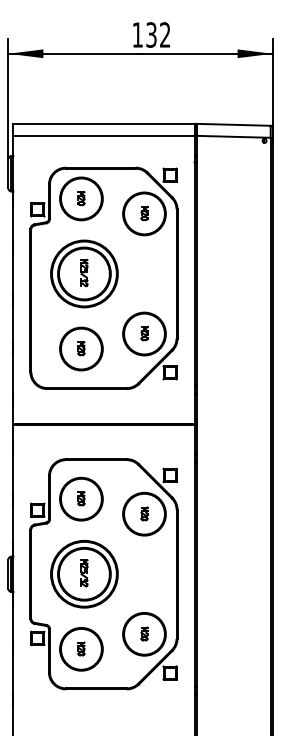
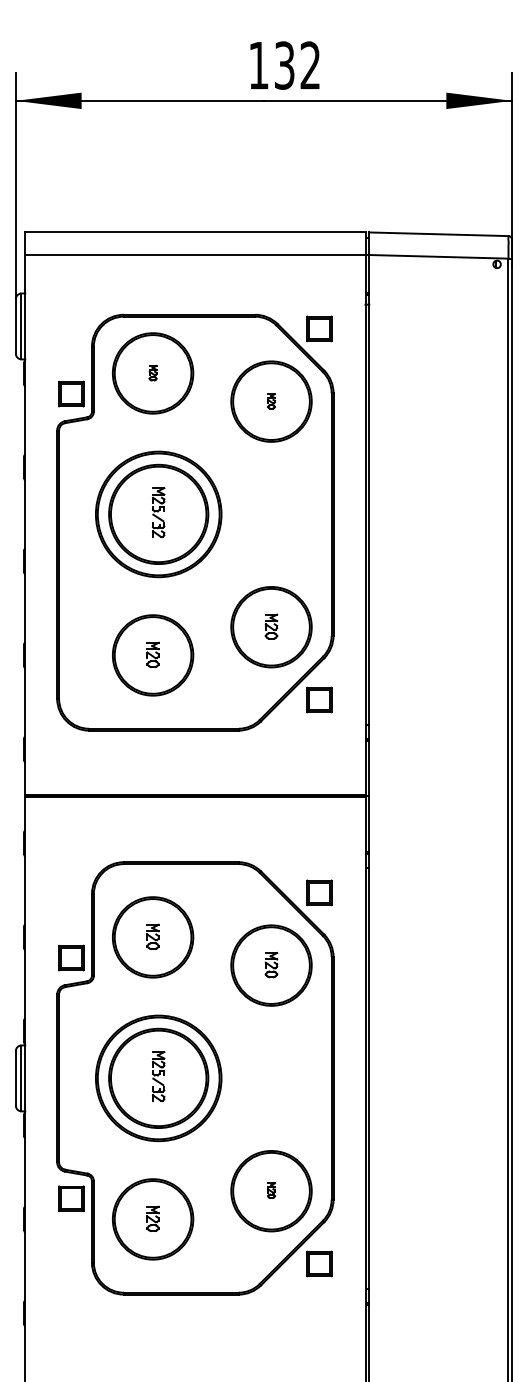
part: (81, 198) -> (153, 372), size x0.6
part: (144, 213) -> (271, 400), size x0.6
part: (144, 633) -> (271, 1189), size x0.6

